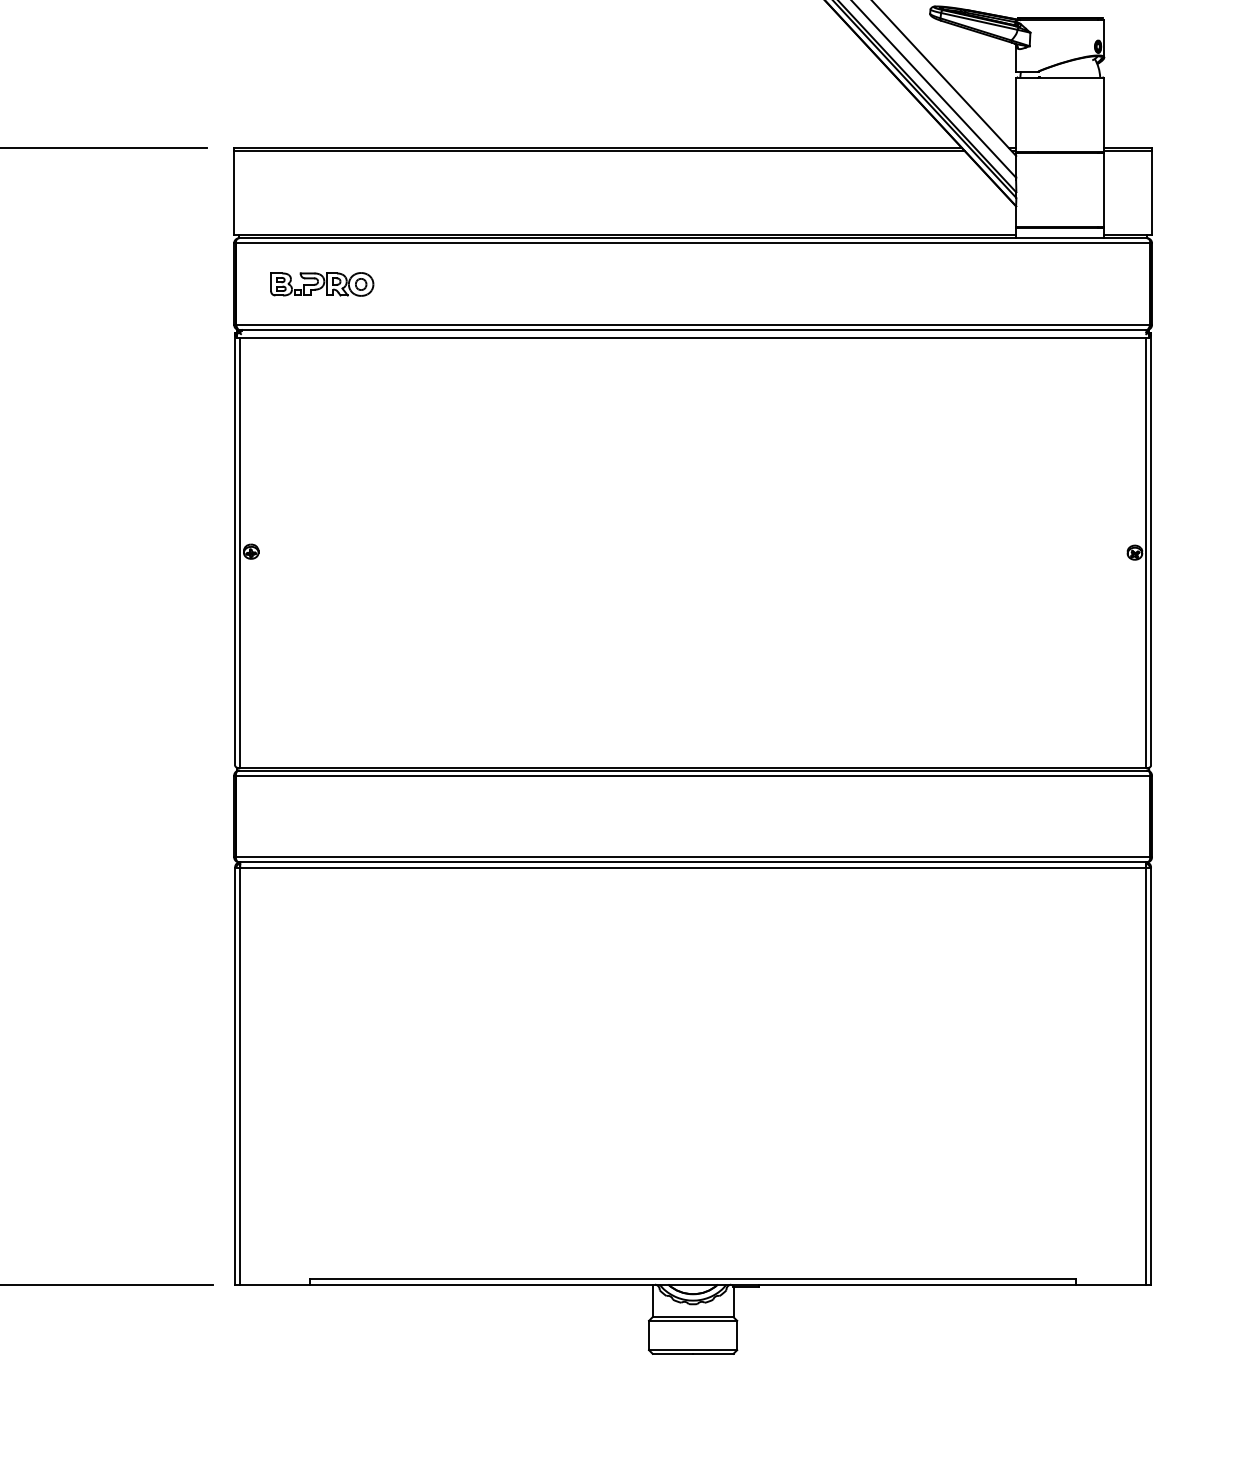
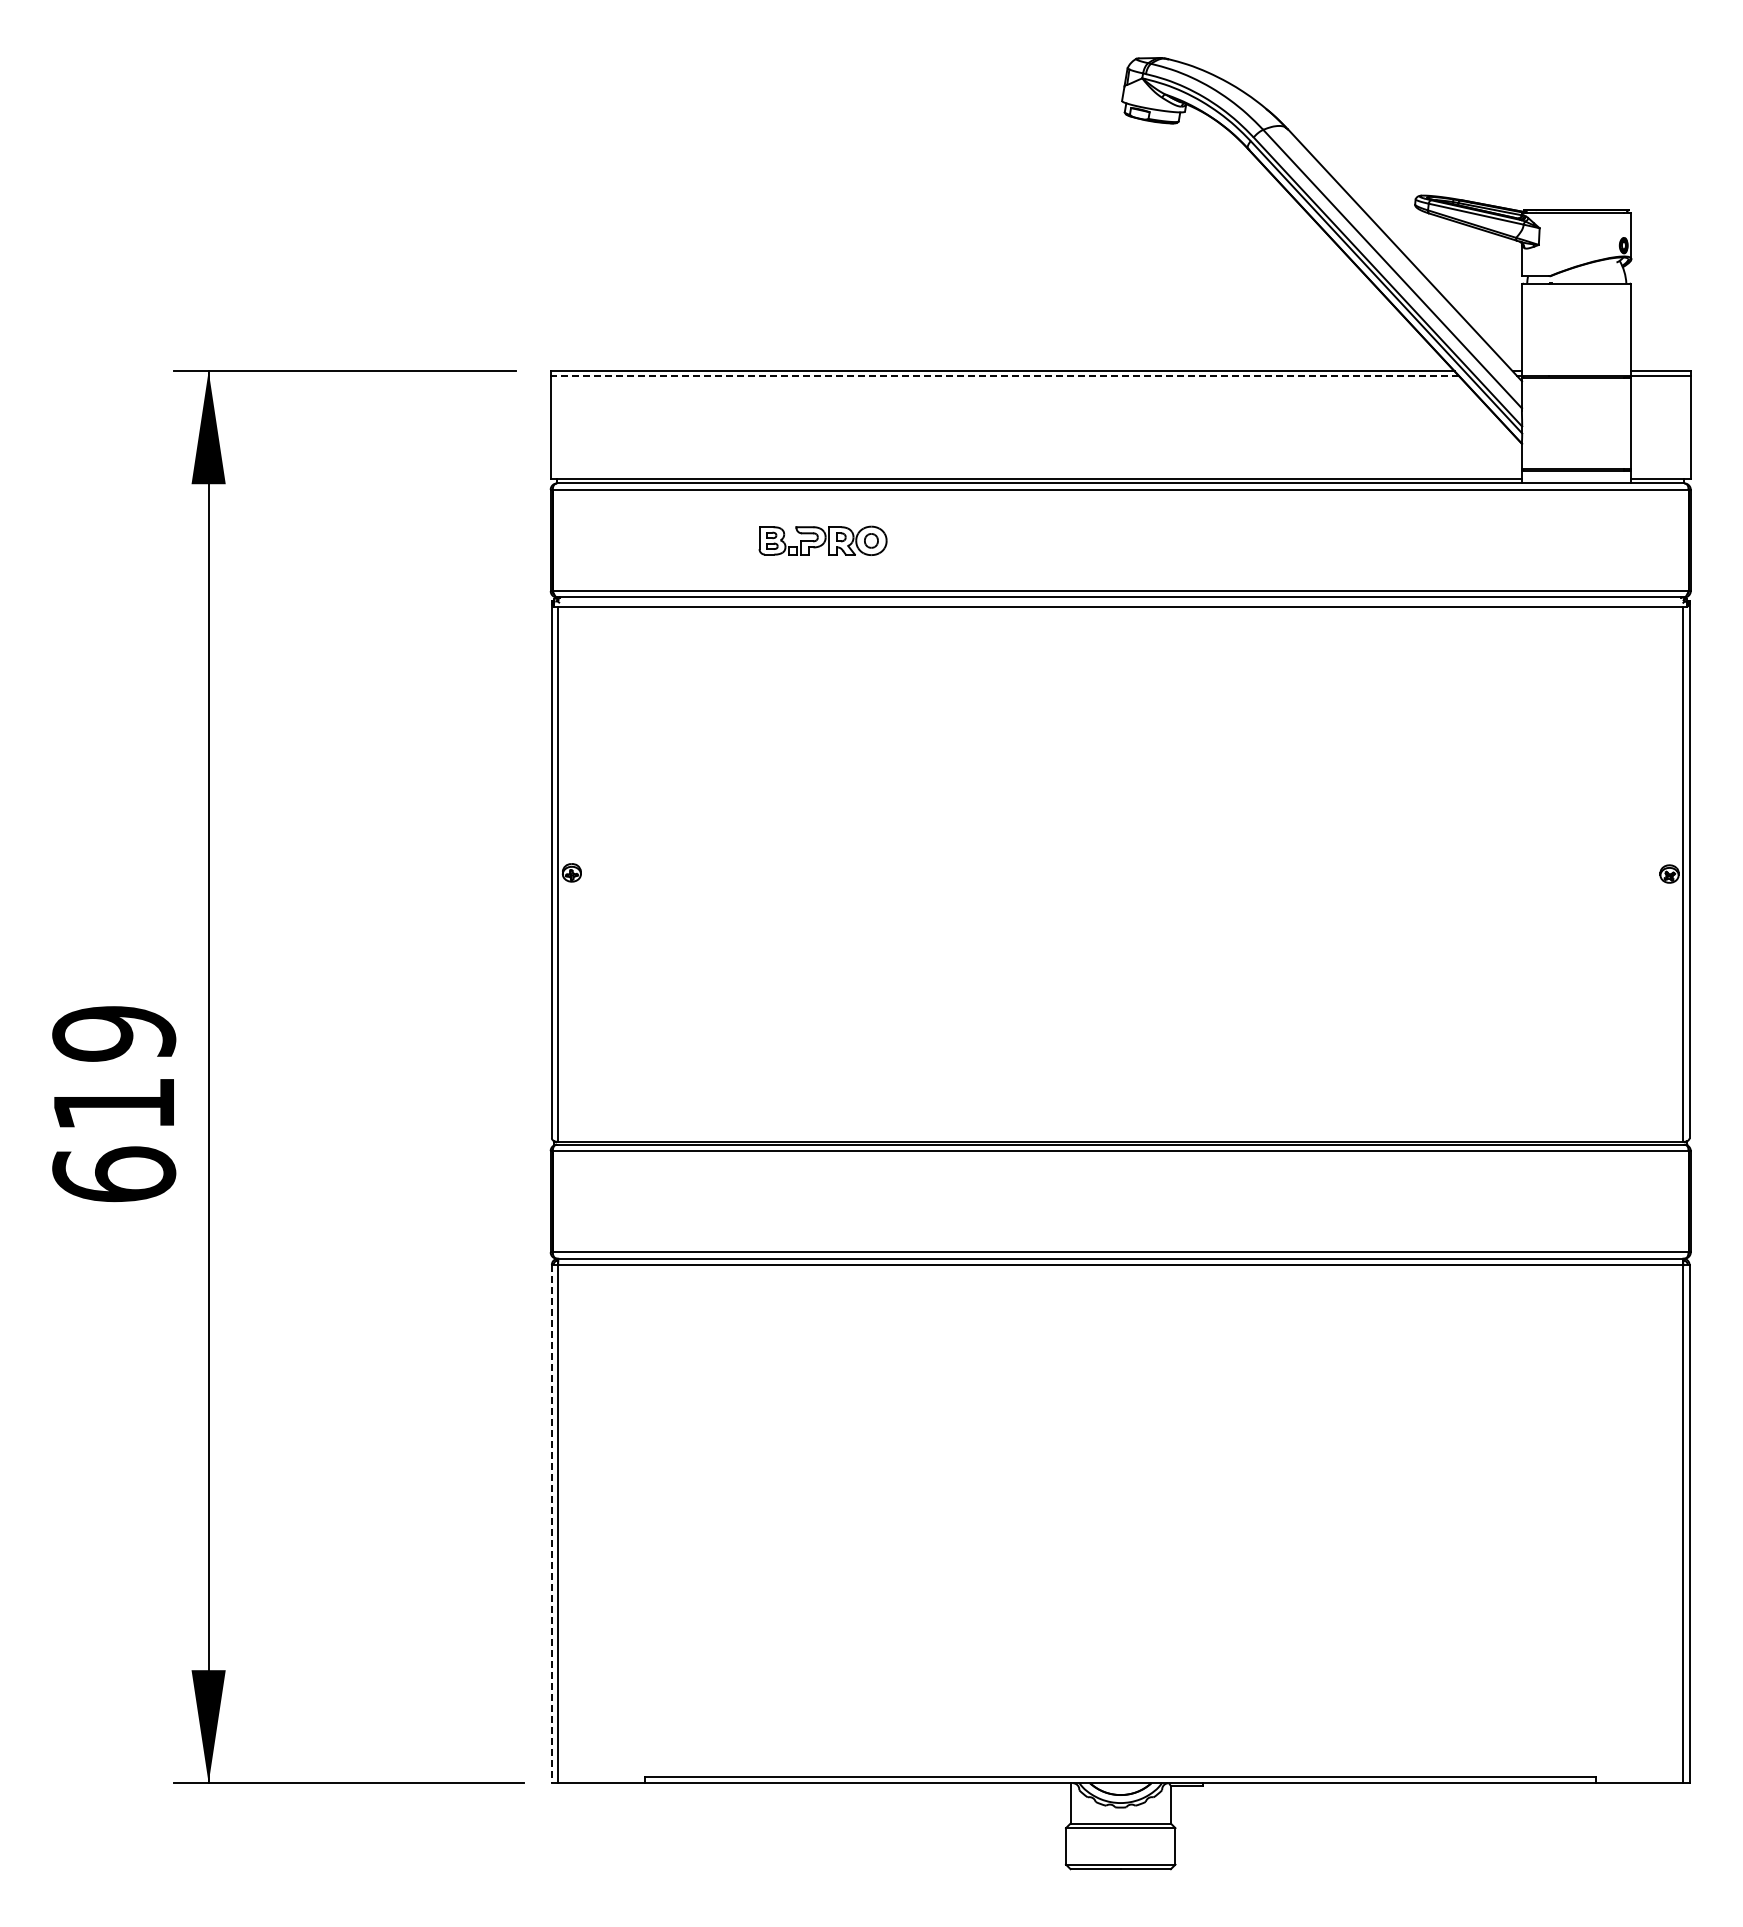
line: (599, 151) -> (1004, 375), solid -> dashed
part: (321, 284) -> (822, 540), moved
line: (234, 1076) -> (551, 1524), solid -> dashed

